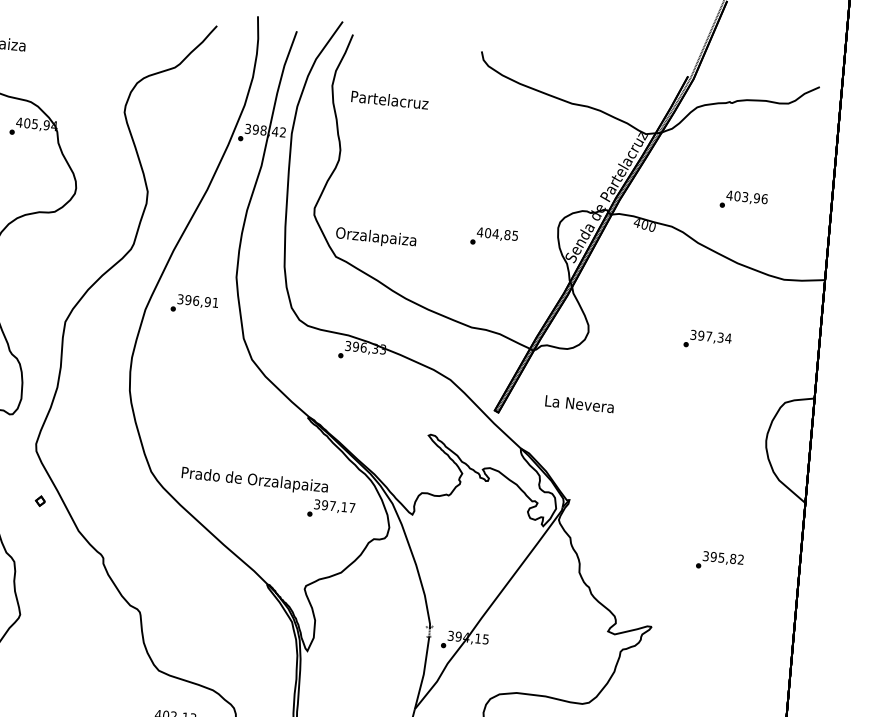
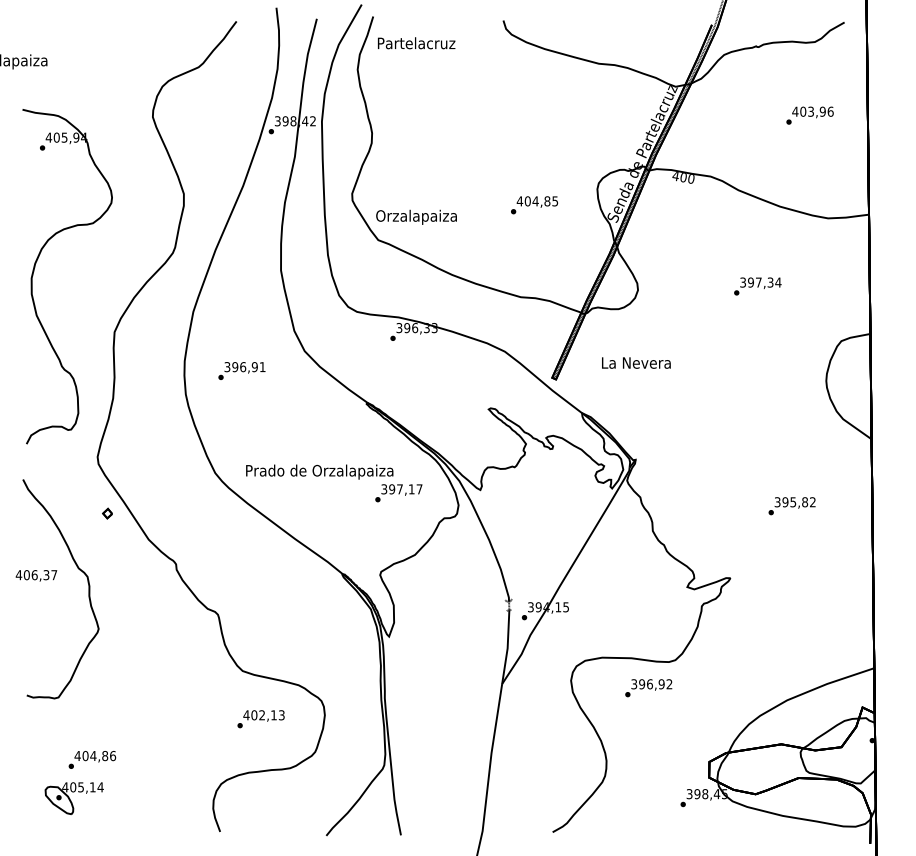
text: (389, 100) -> (416, 43), moved
text: (743, 200) -> (809, 115), moved
text: (194, 304) -> (241, 370), moved

